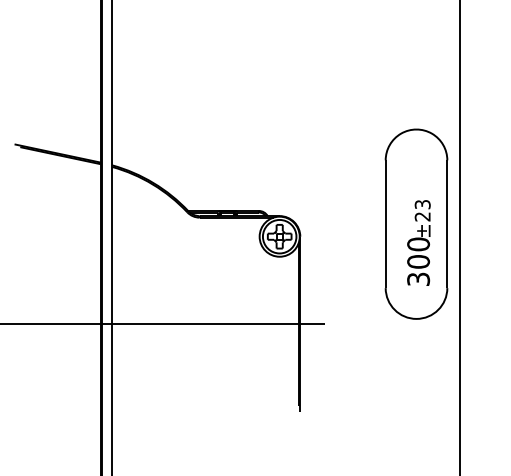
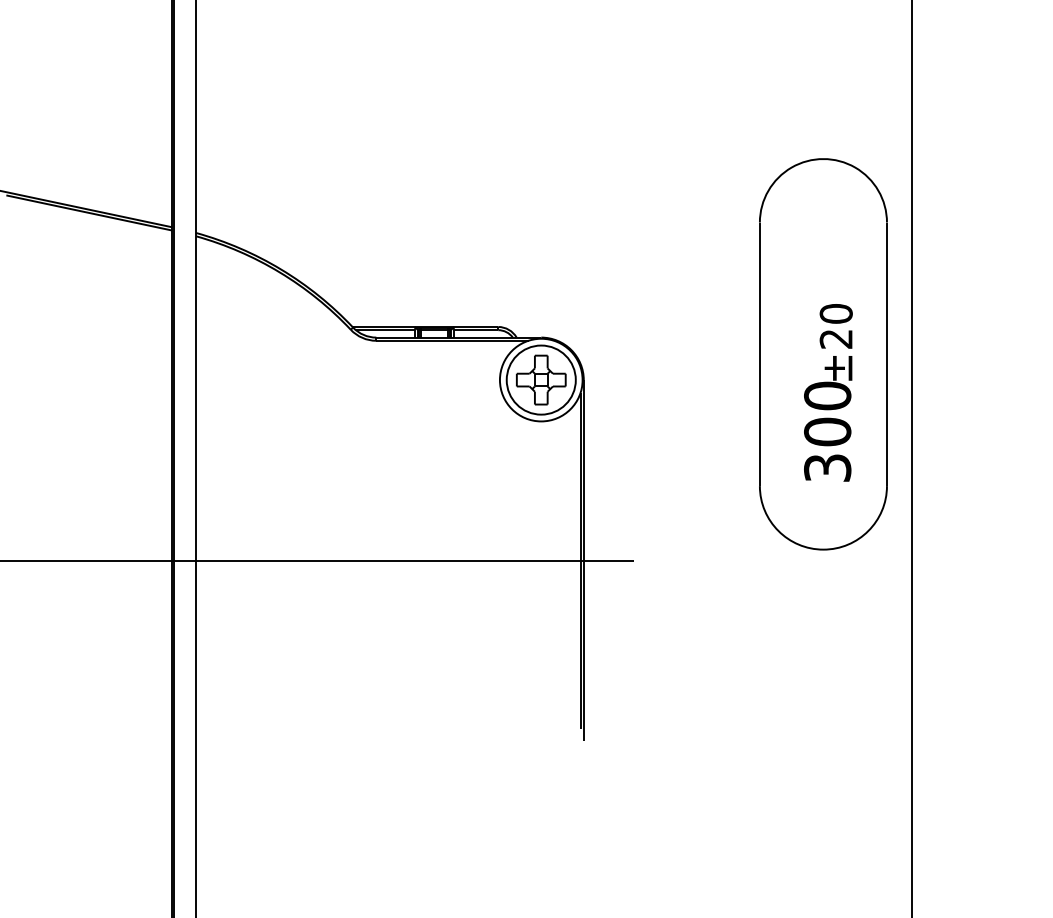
text: (422, 204) -> (835, 313), ±23 -> ±20

